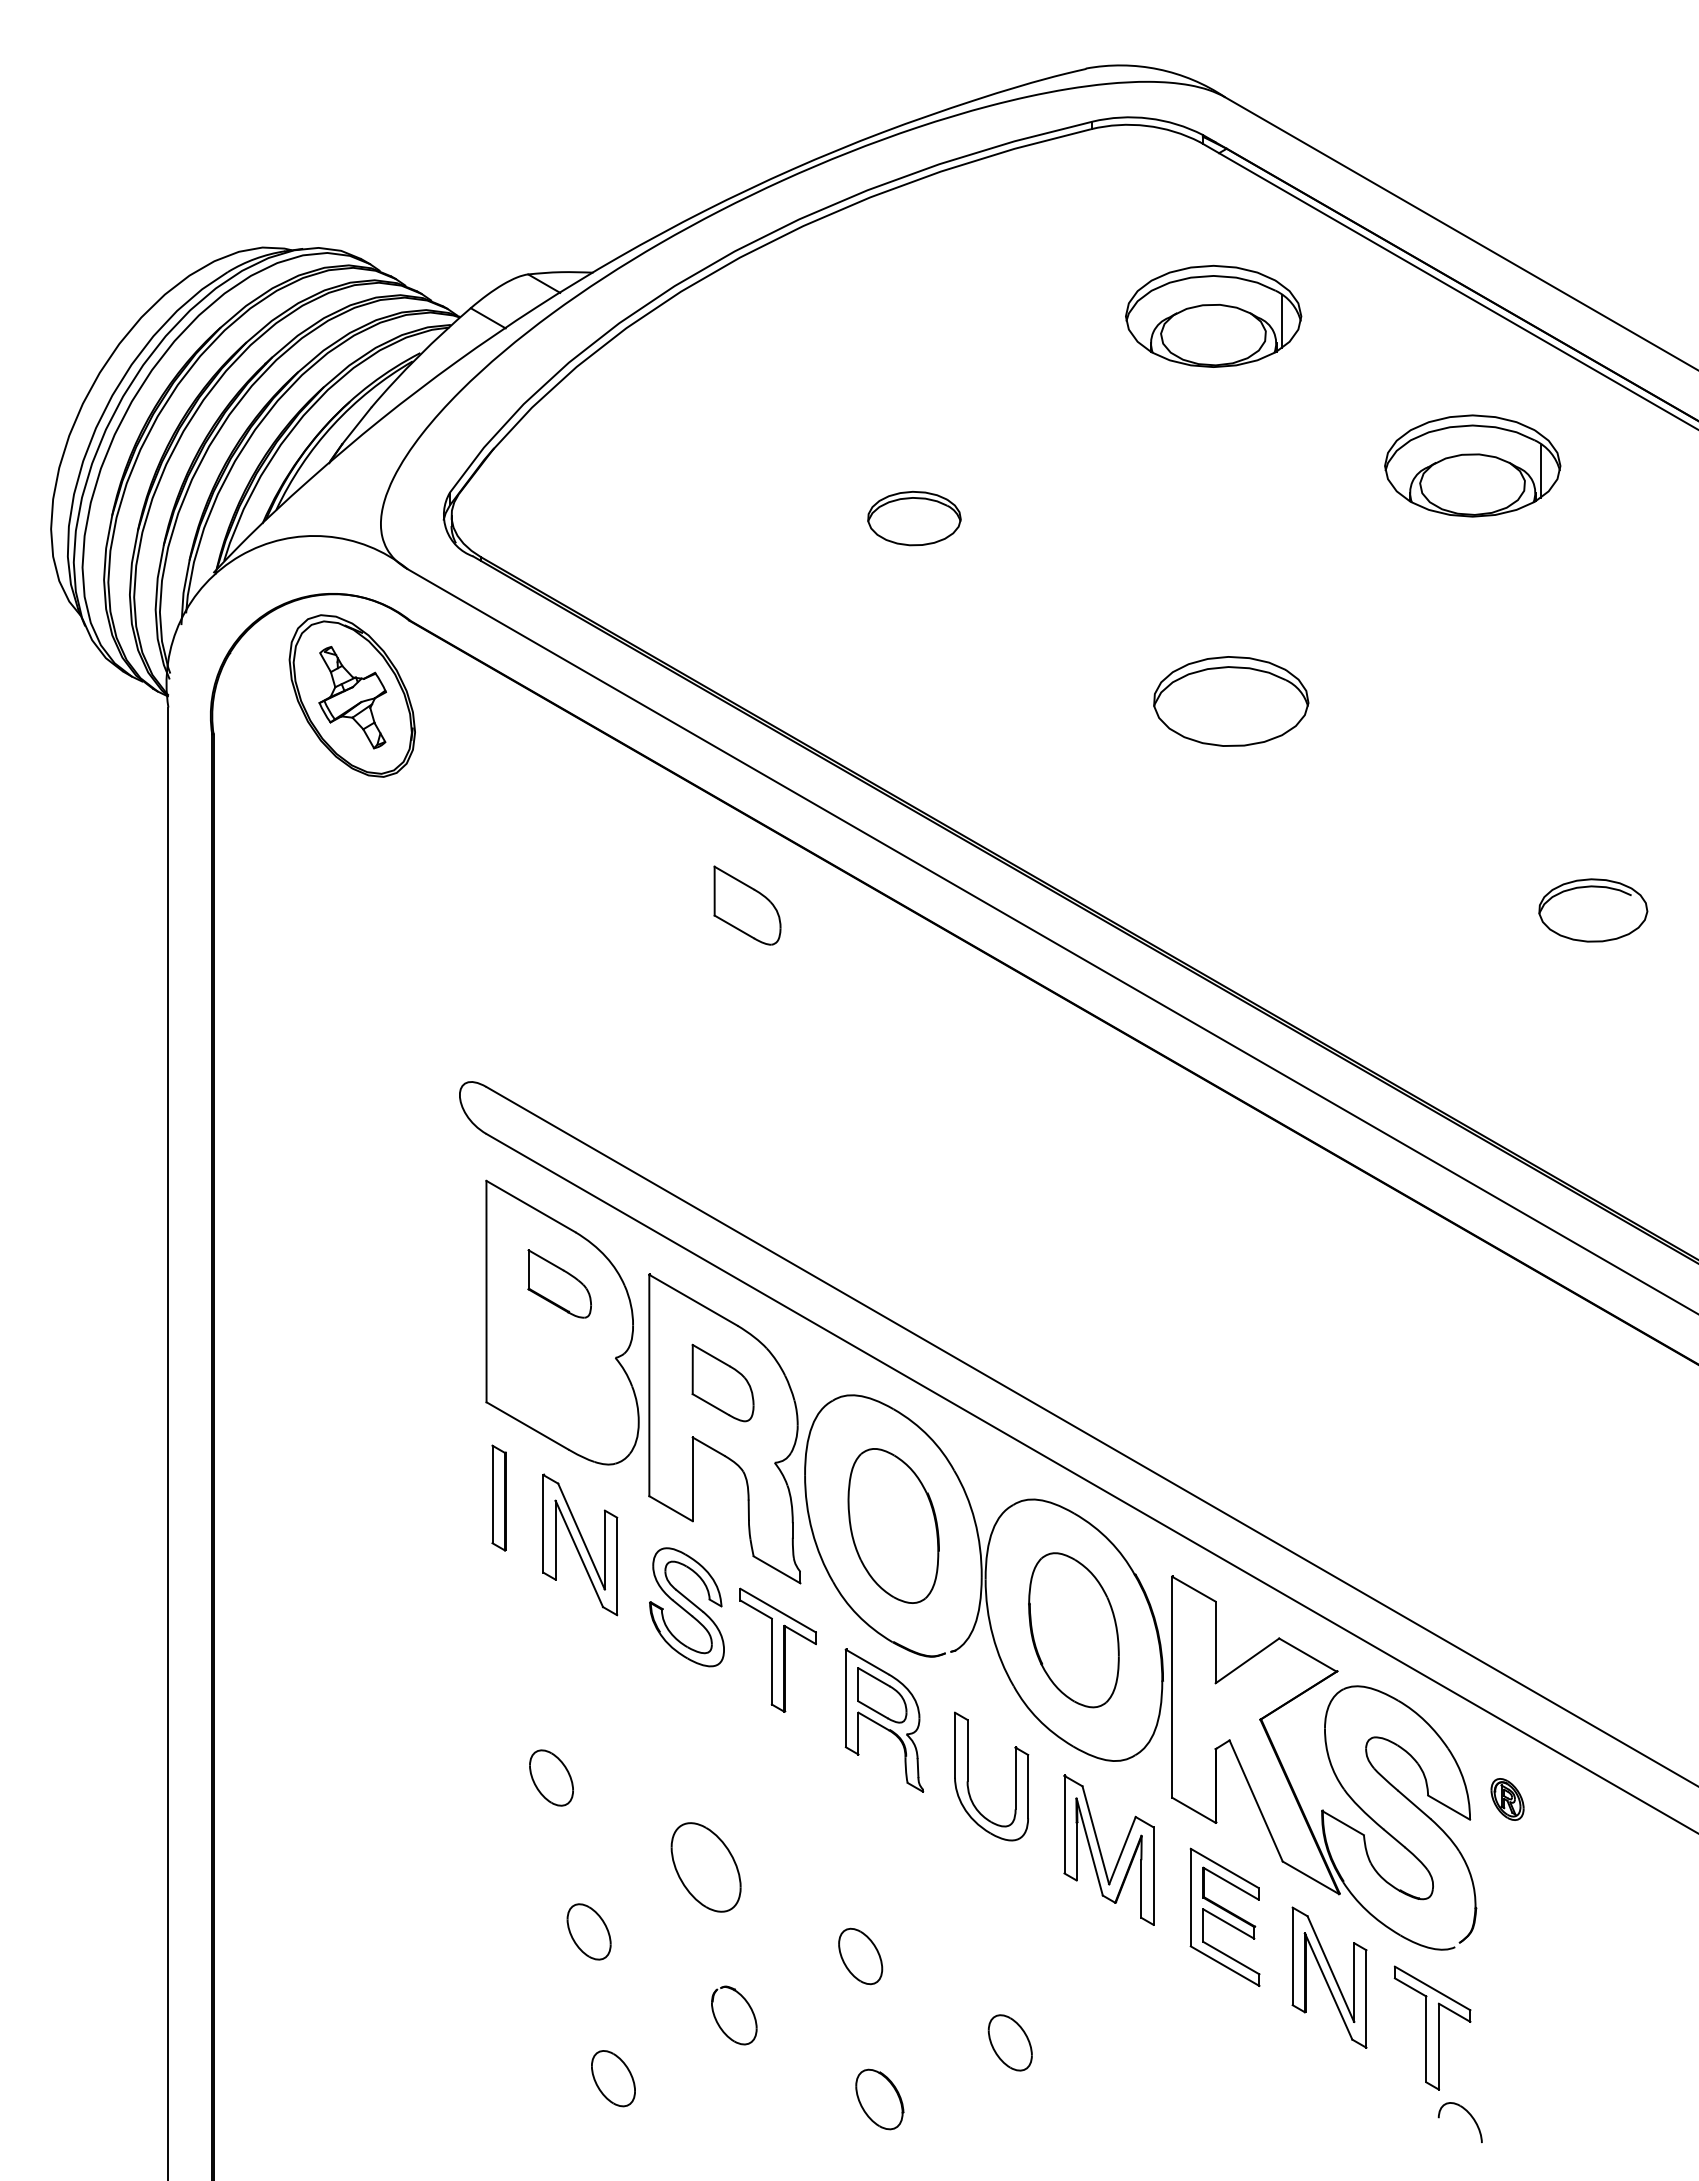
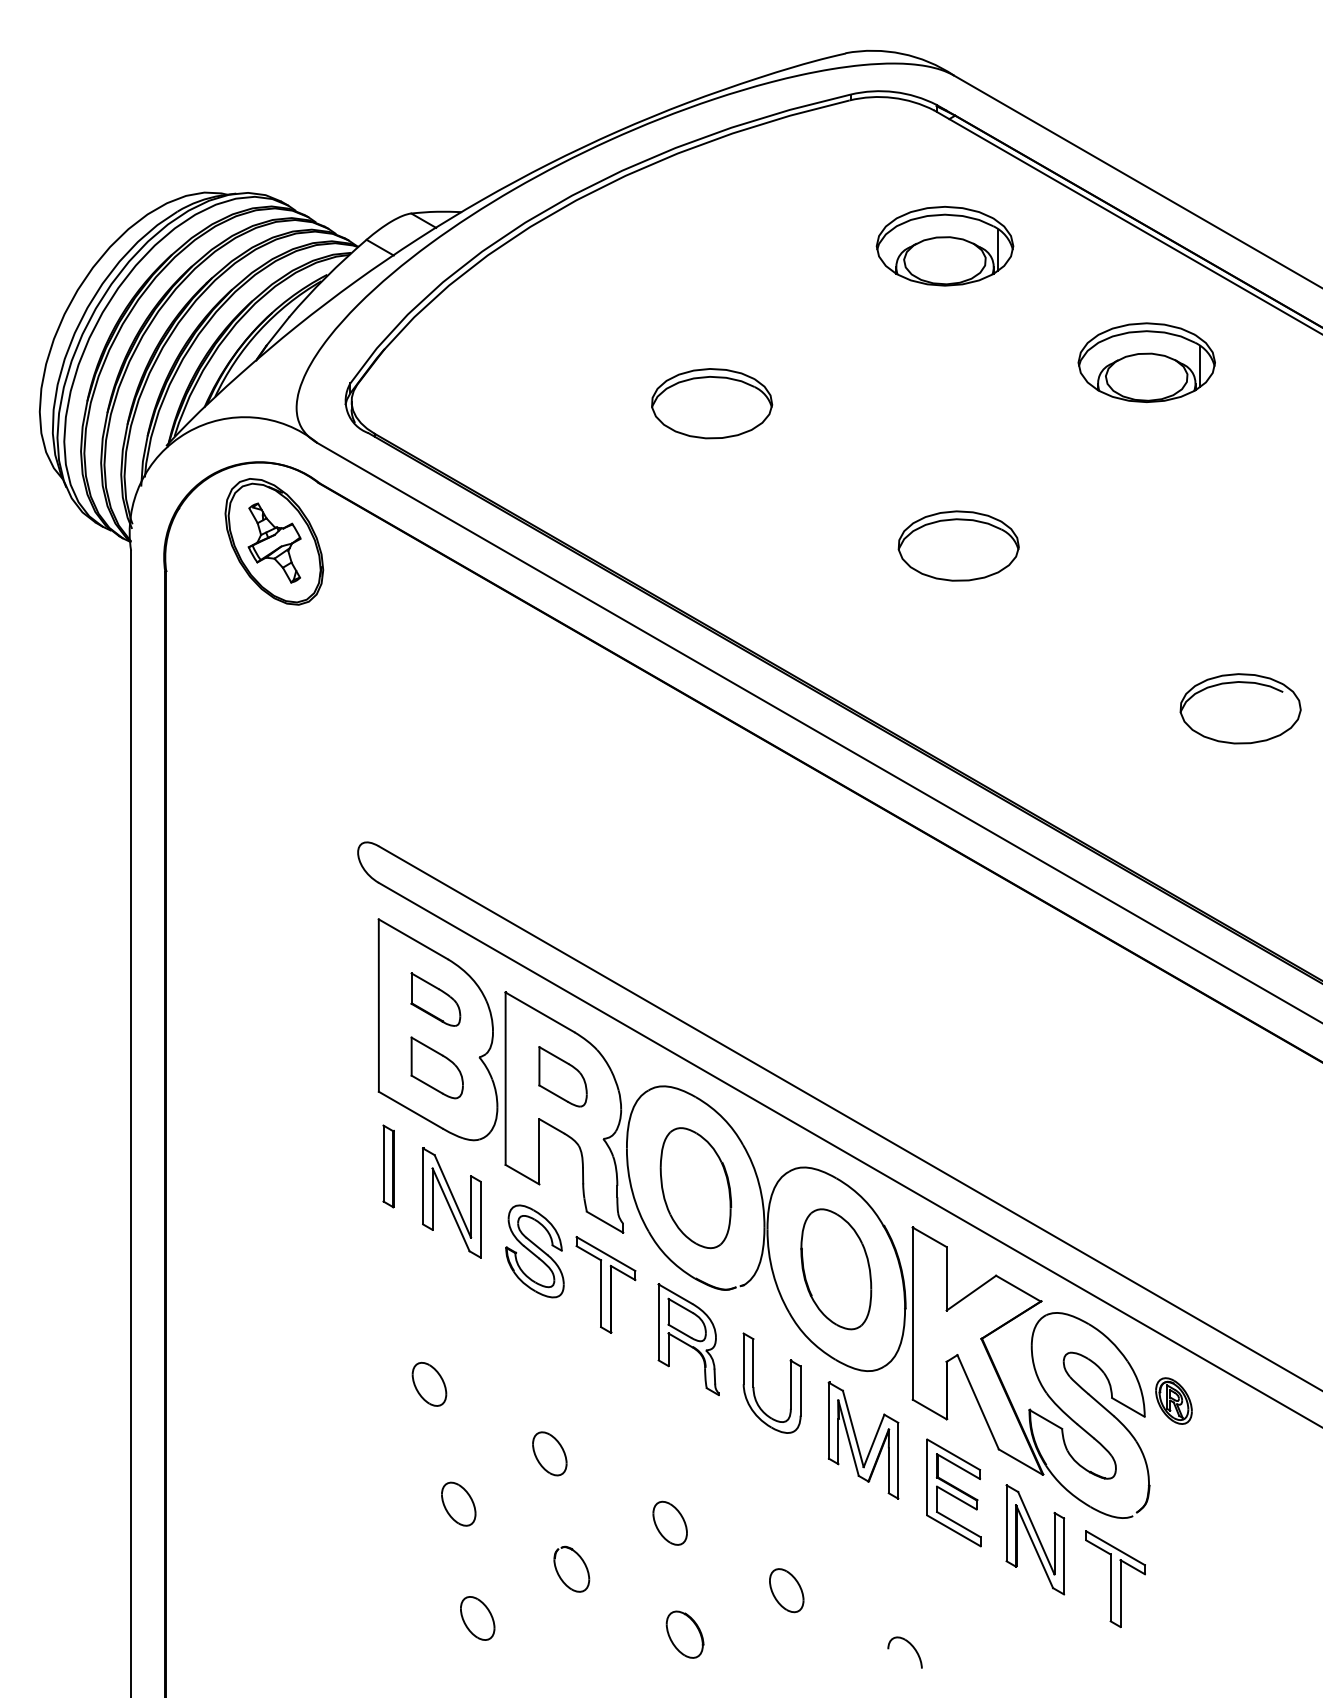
part: (914, 518) -> (712, 403), size x1.67
part: (747, 905) -> (437, 1067), moved
part: (1593, 910) -> (1240, 708), size x1.43
part: (1507, 1799) -> (1173, 1401), size x1.43
part: (705, 1866) -> (549, 1453), size x0.62
part: (1469, 2115) -> (912, 1647), moved

